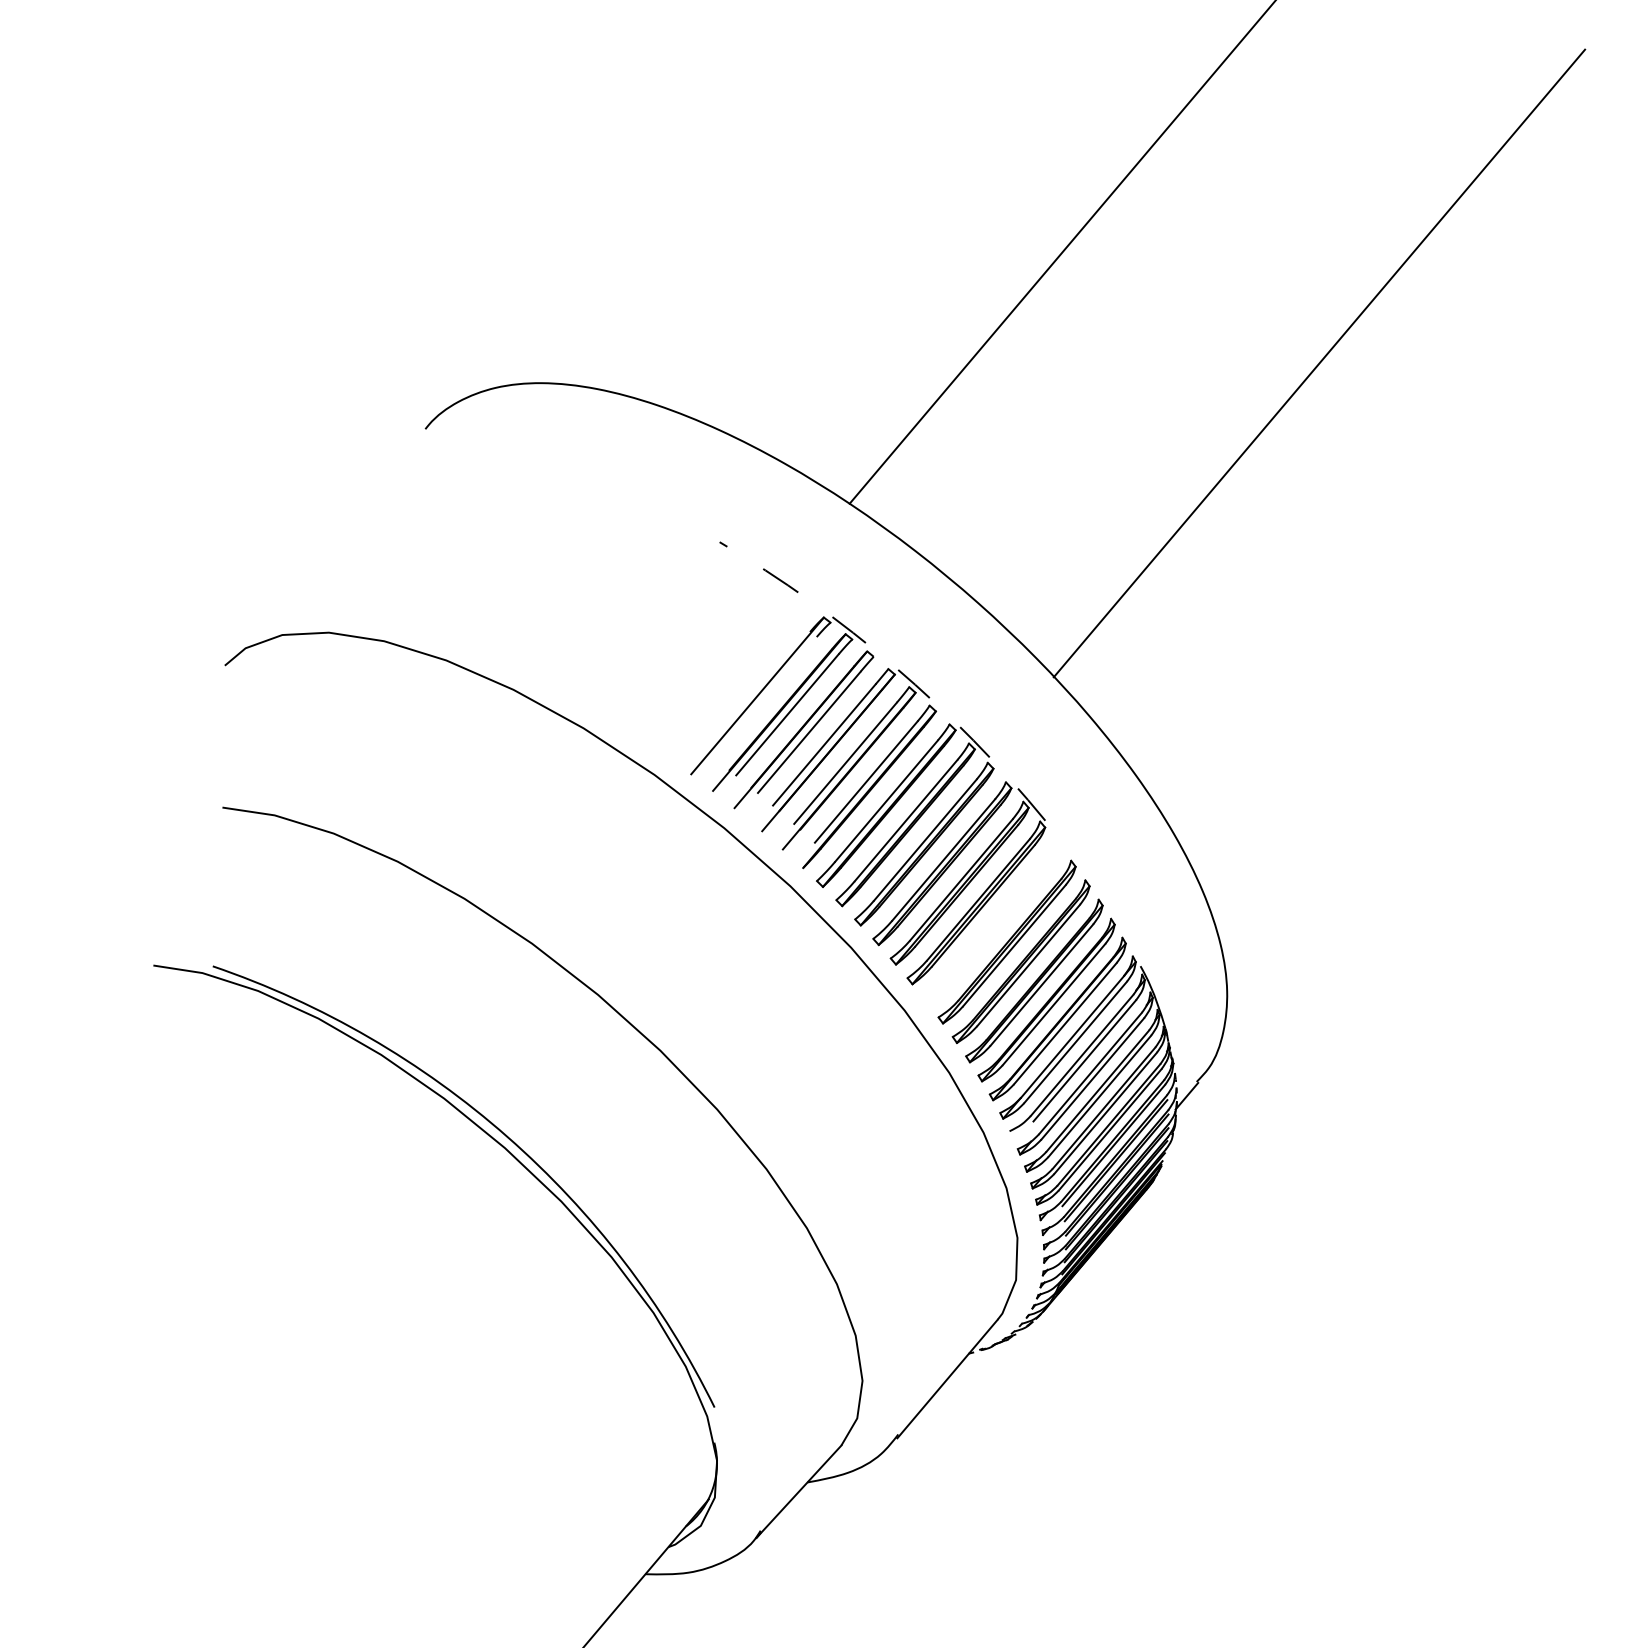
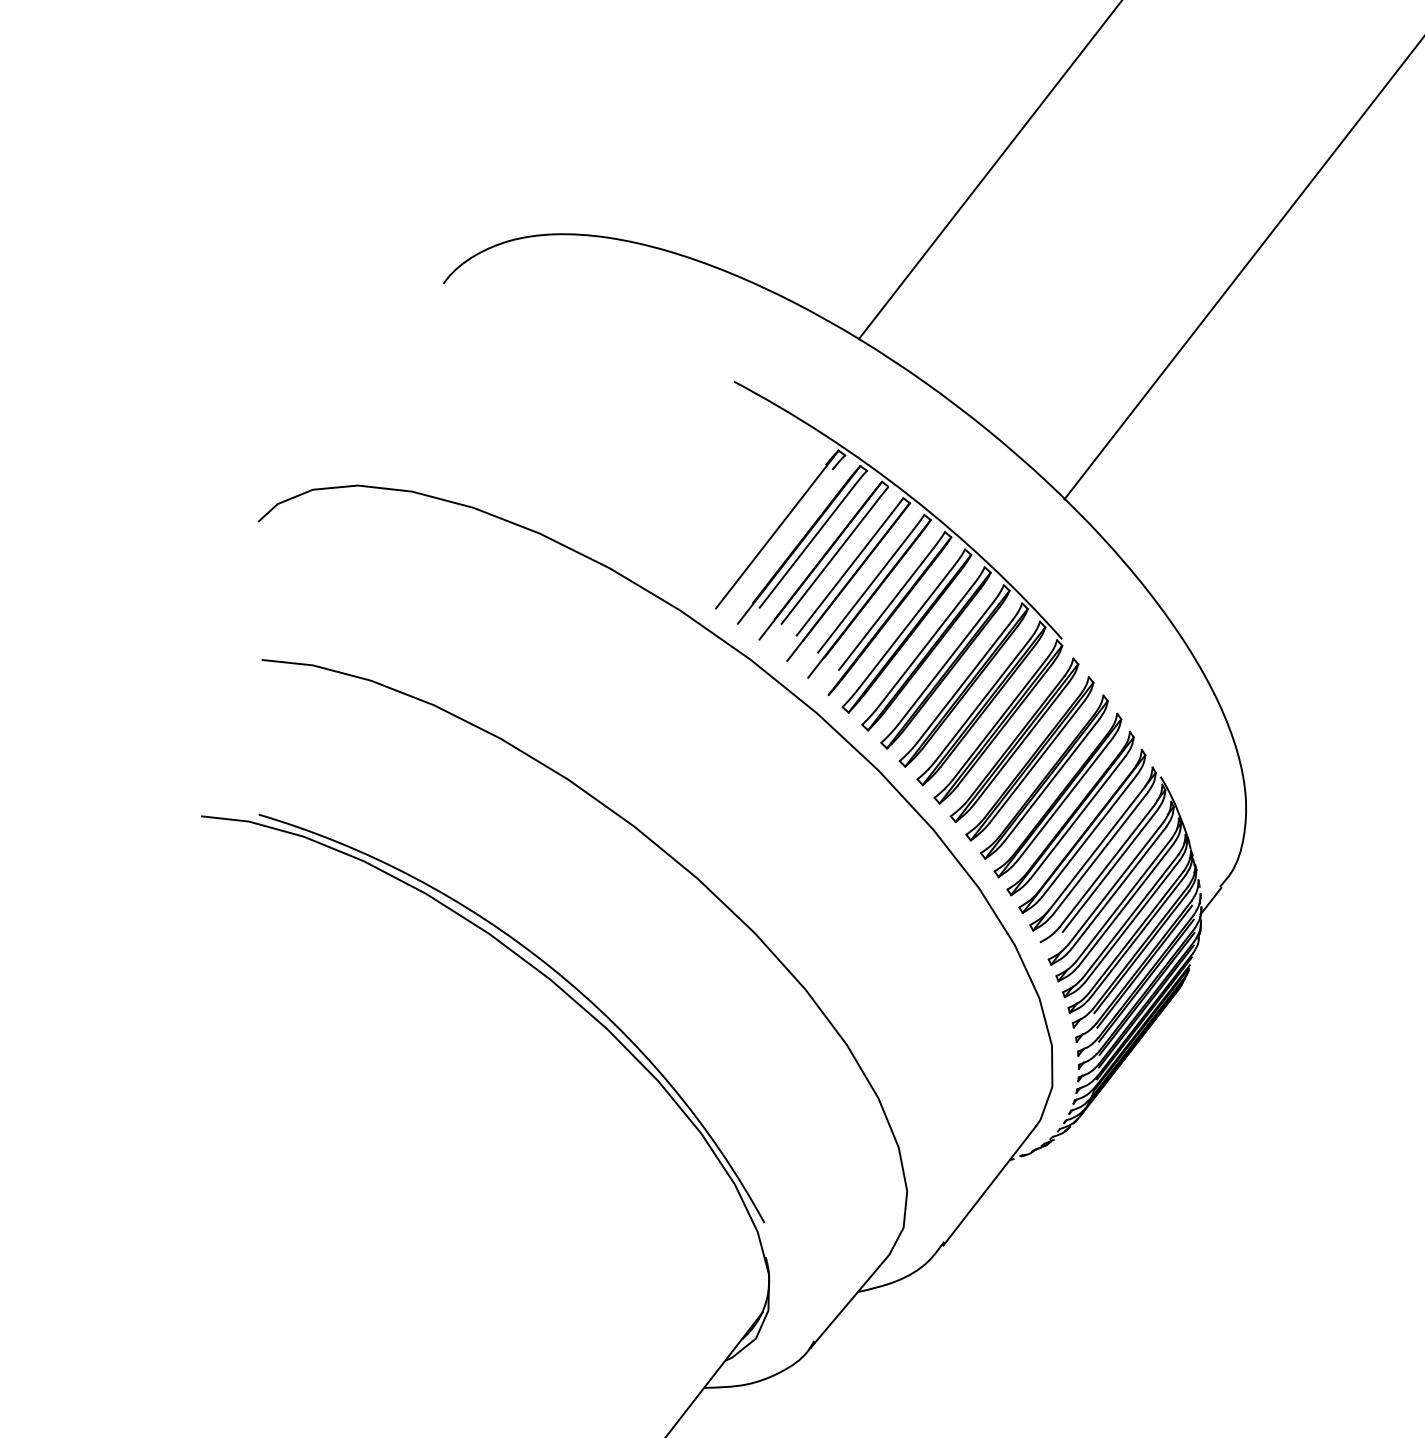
arc: (894, 666) -> (909, 495), dashed -> solid
part: (991, 922) -> (1013, 740), added

